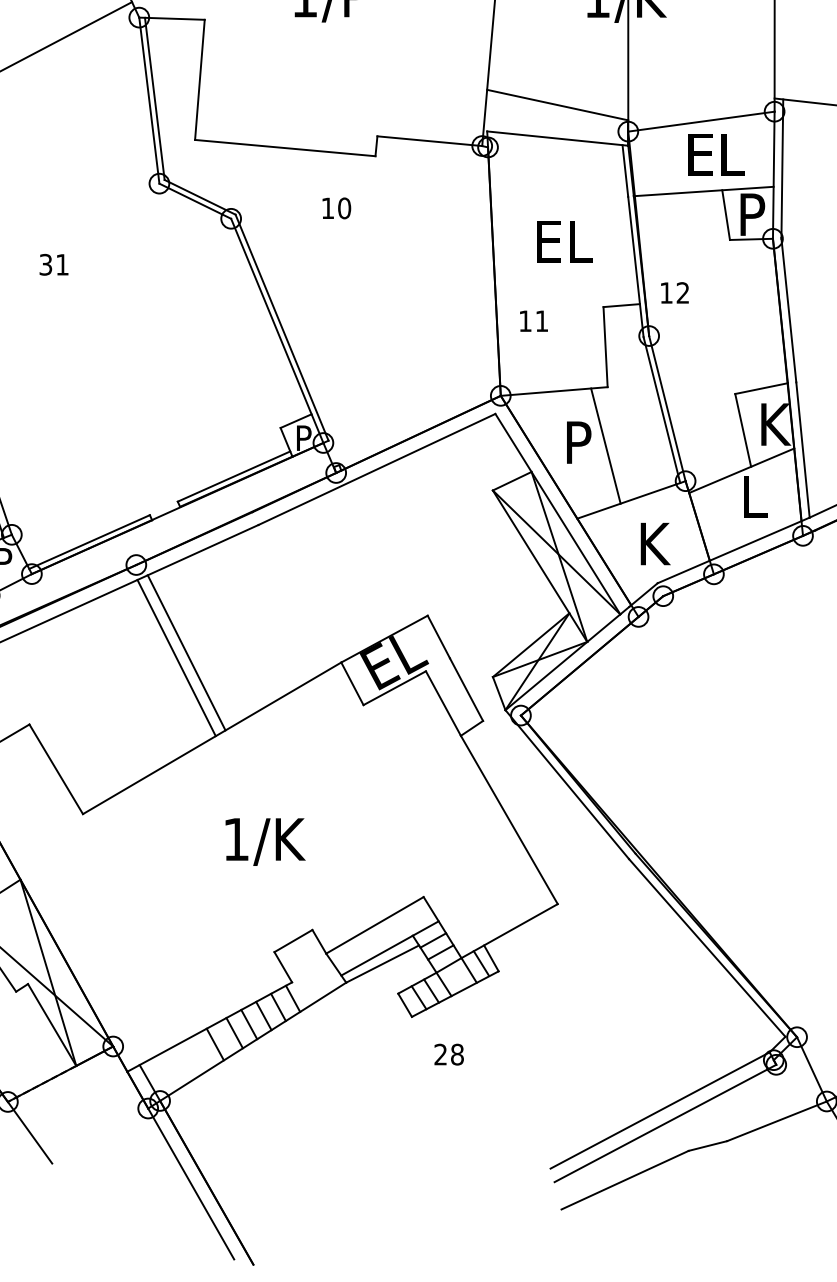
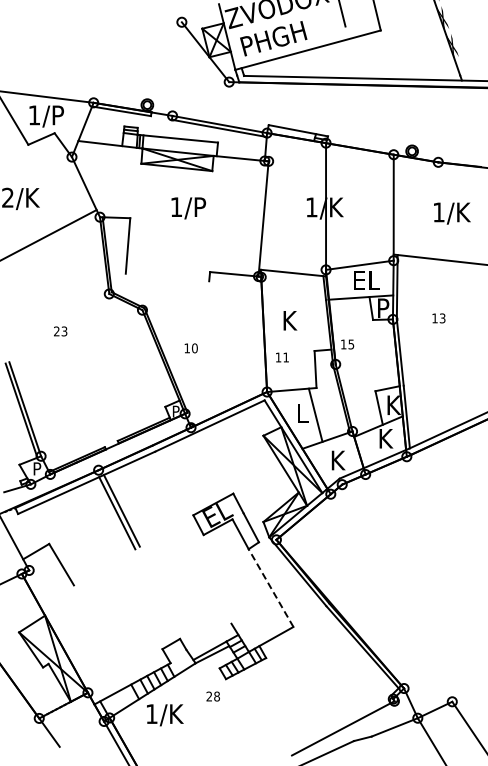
line: (557, 104) -> (293, 257), removed
line: (285, 148) -> (167, 277), removed
text: (335, 208) -> (190, 348), moved
text: (564, 241) -> (296, 320), EL -> K
text: (53, 264) -> (60, 331), 31 -> 23
text: (683, 293) -> (351, 344), 12 -> 15
text: (577, 442) -> (302, 413), P -> L
text: (759, 496) -> (386, 438), L -> K
line: (211, 738) -> (133, 550), removed
line: (510, 820) -> (271, 588), solid -> dashed
text: (265, 842) -> (165, 715), moved
line: (373, 924) -> (208, 636), removed
text: (447, 1054) -> (212, 696), moved
line: (659, 1110) -> (340, 722), removed

